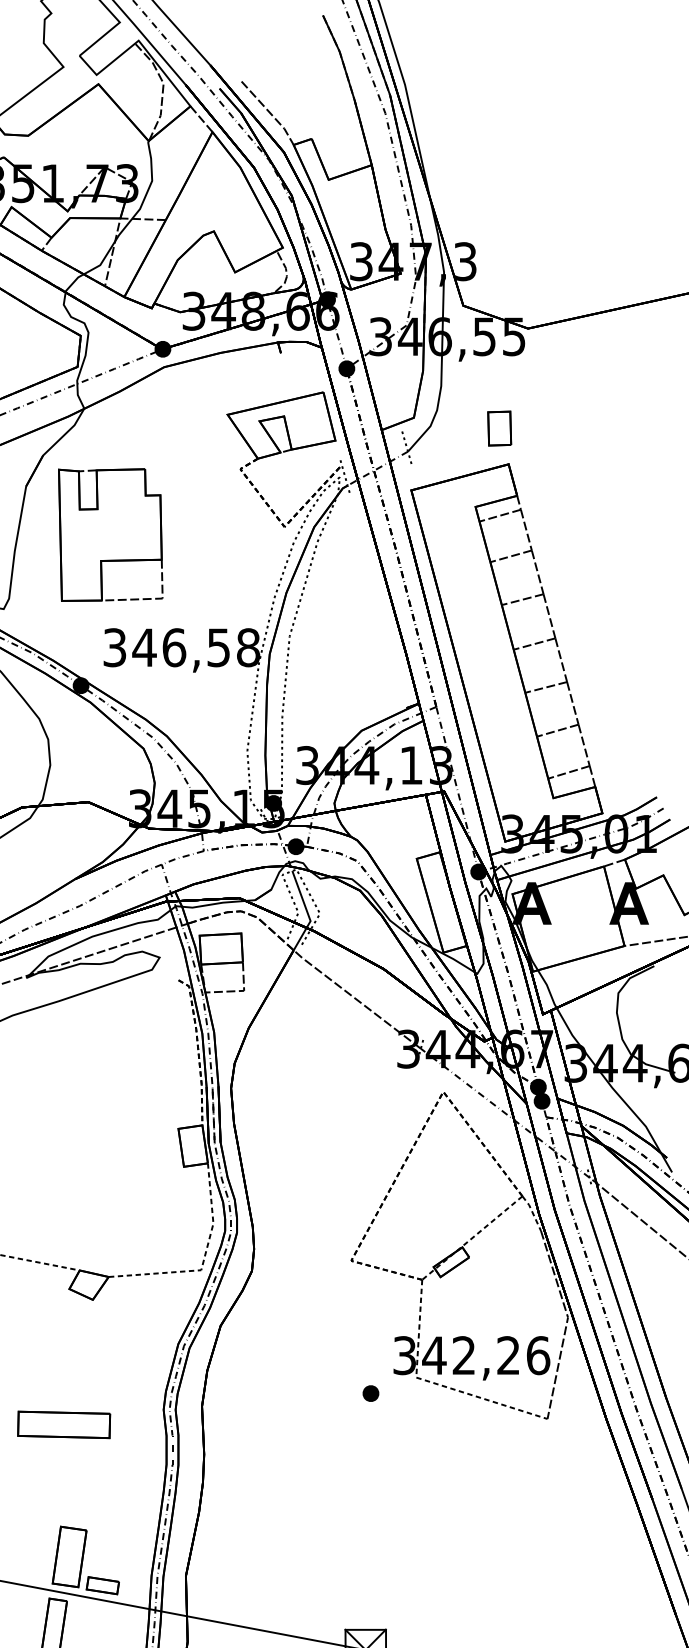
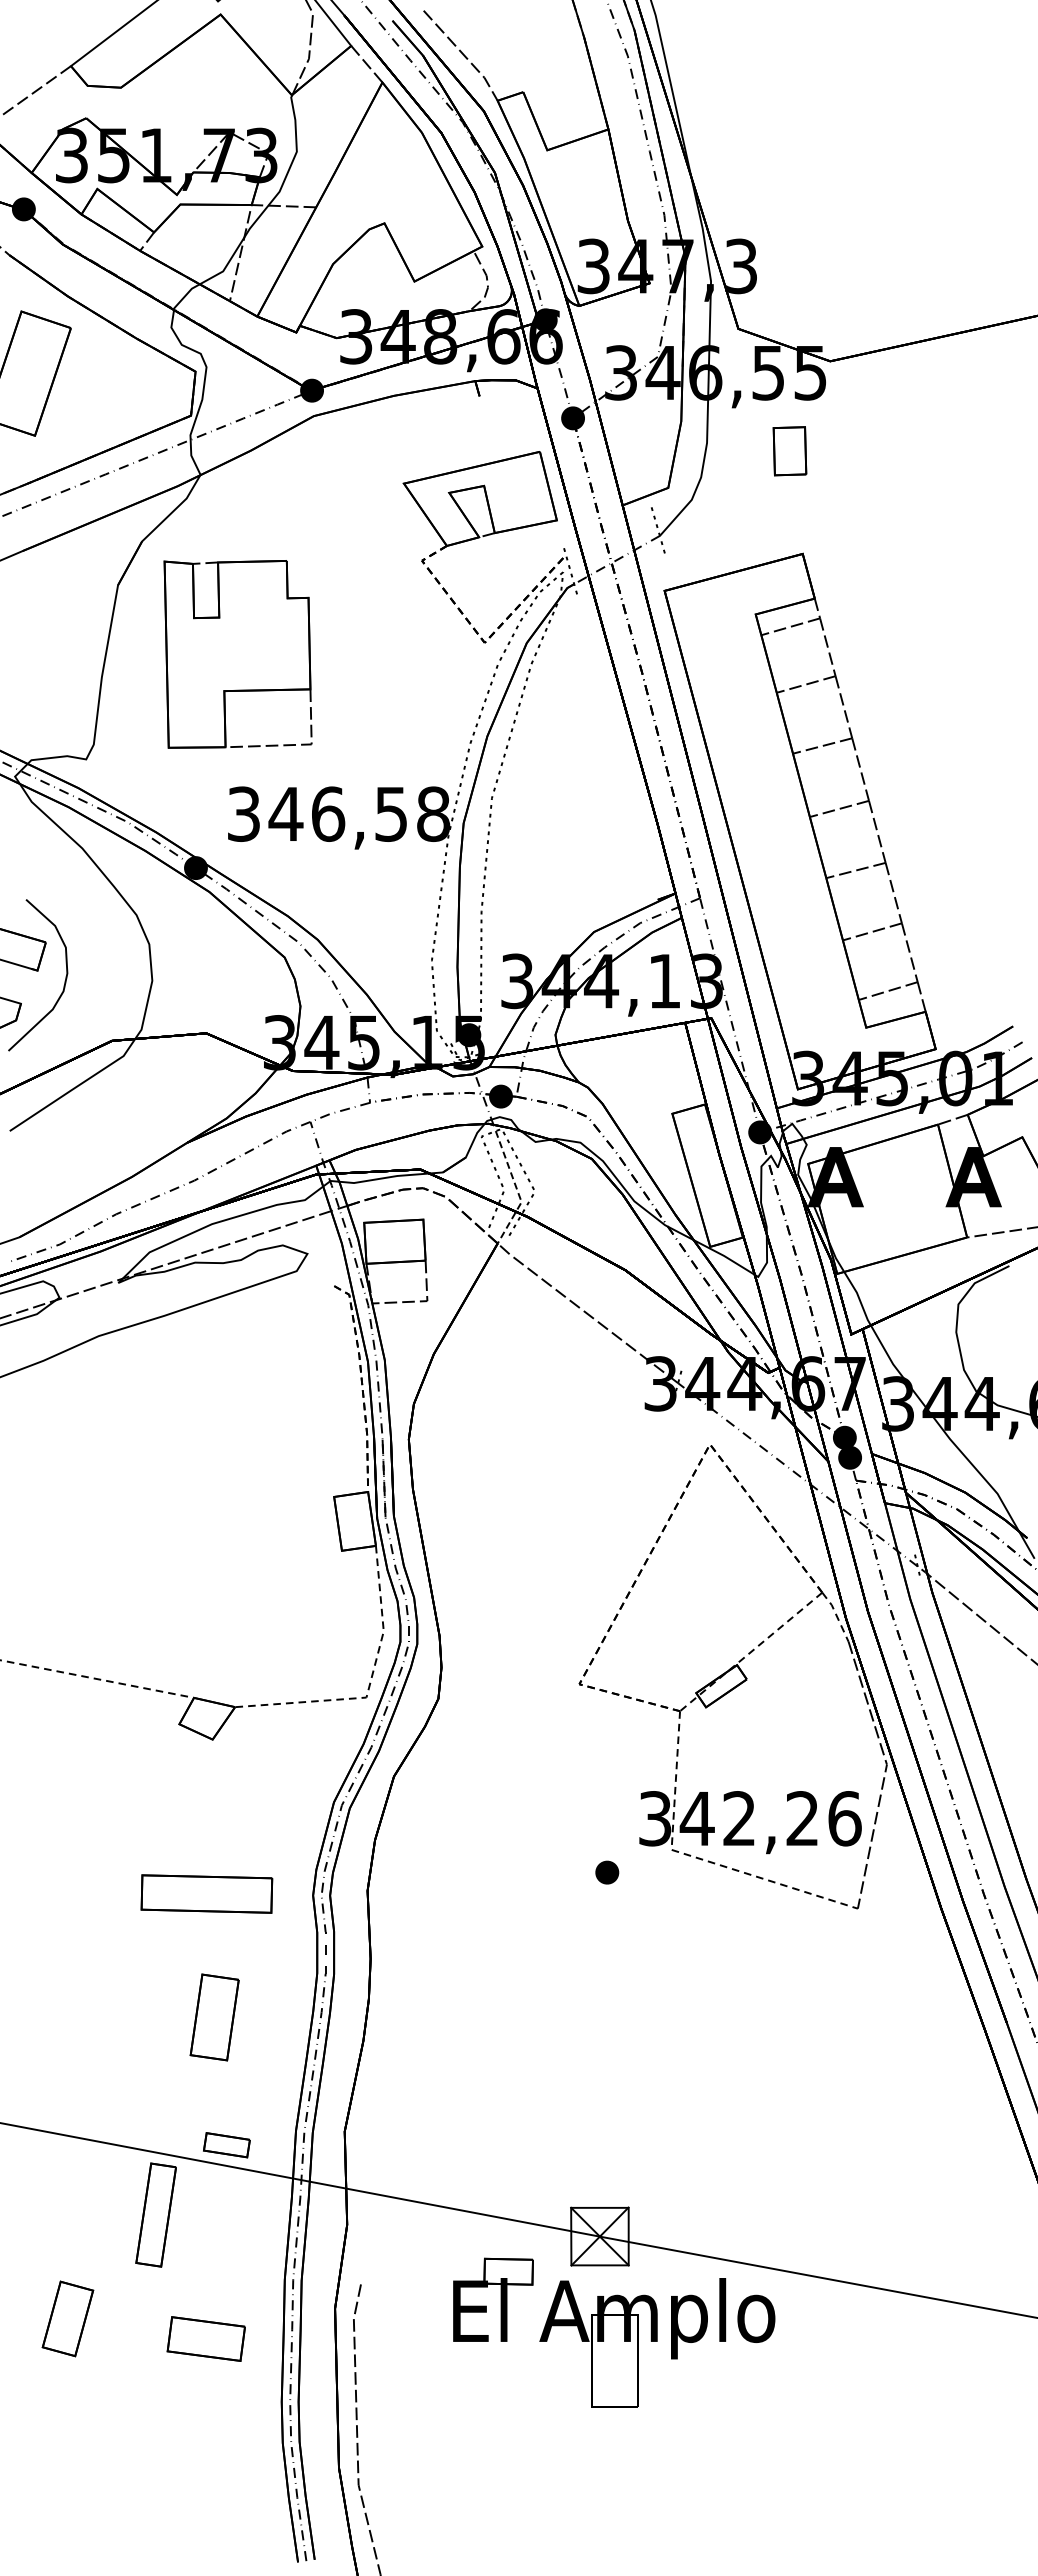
part: (499, 428) -> (789, 451), moved
line: (307, 912) -> (517, 1189), solid -> dashed
part: (63, 1424) -> (206, 1893), moved
part: (69, 1557) -> (214, 2017), moved

